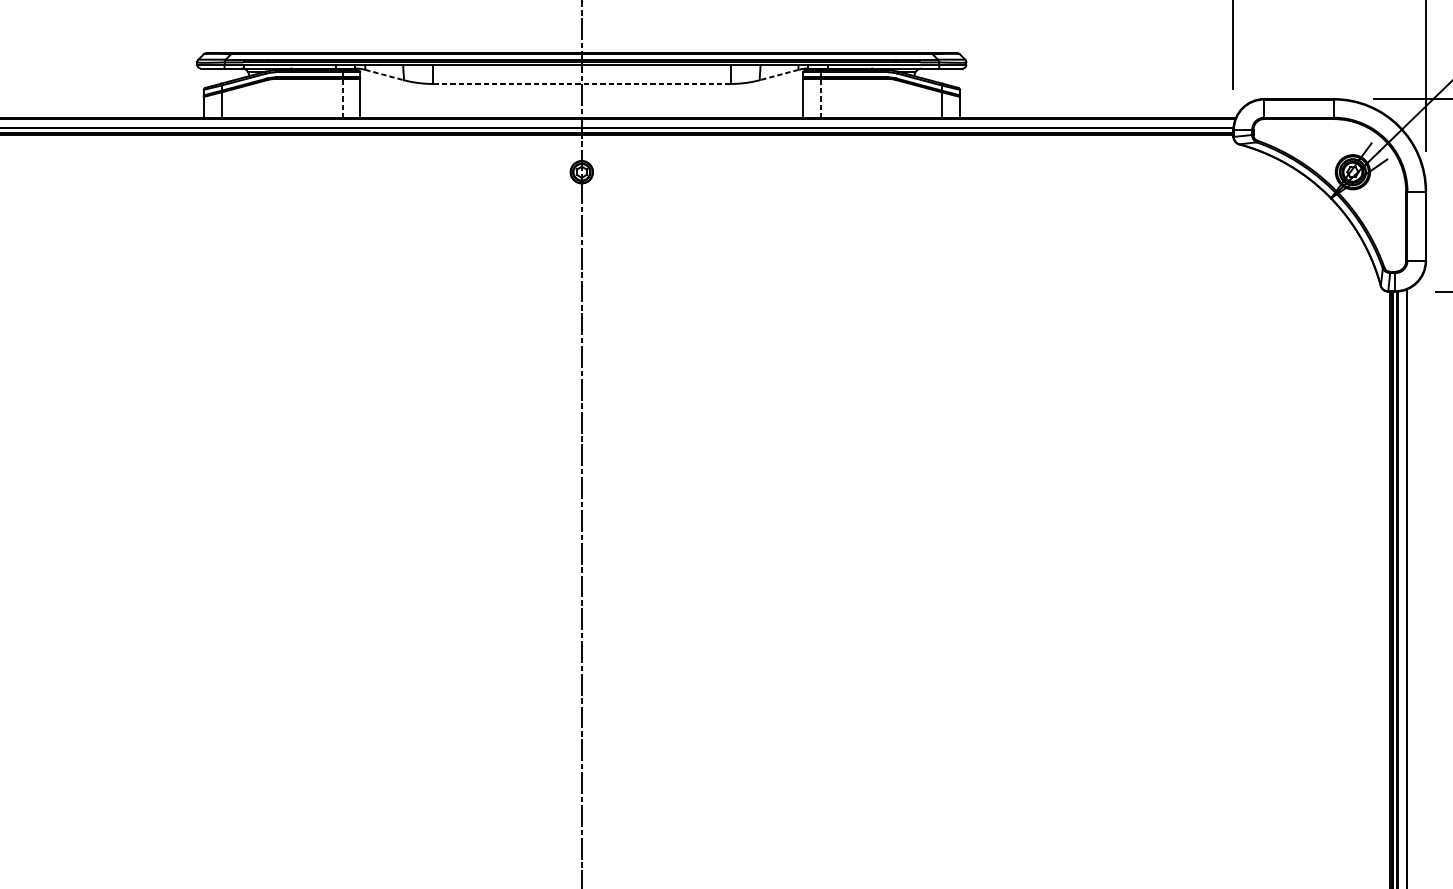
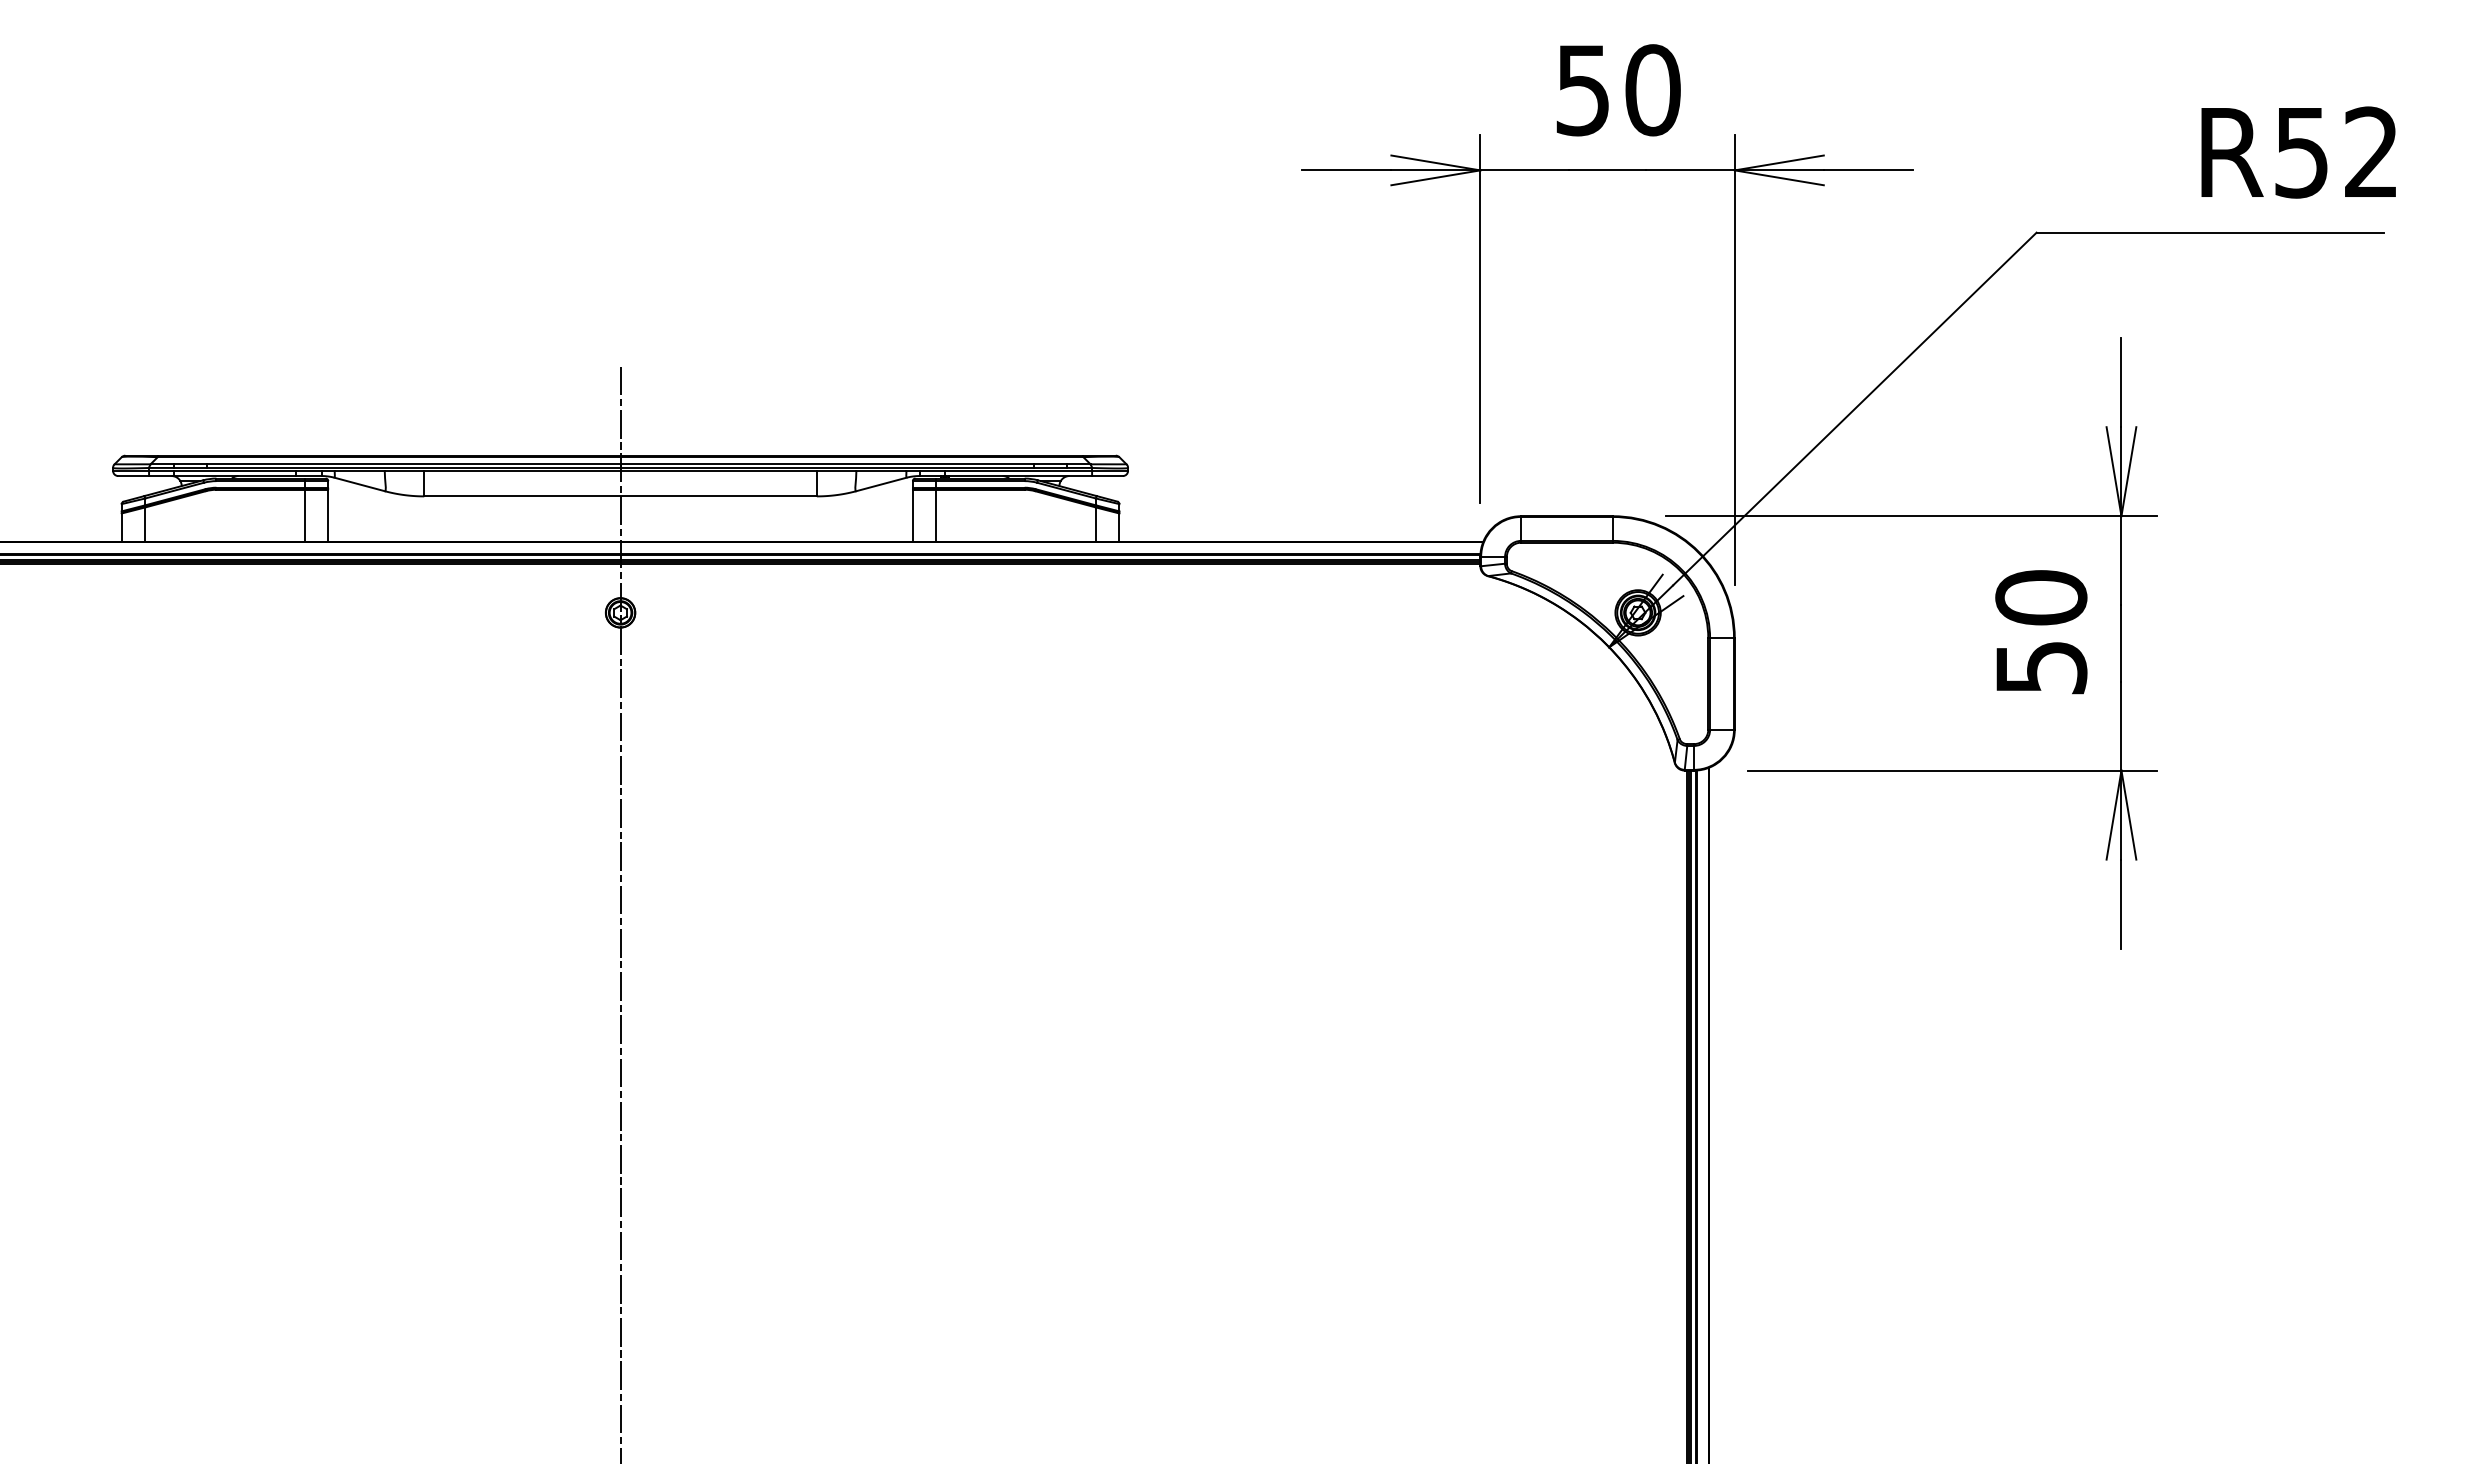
line: (384, 74) -> (359, 484), dashed -> solid
line: (779, 74) -> (881, 484), dashed -> solid
line: (581, 84) -> (620, 496), dashed -> solid
line: (342, 98) -> (304, 515), dashed -> solid
line: (821, 98) -> (936, 515), dashed -> solid

